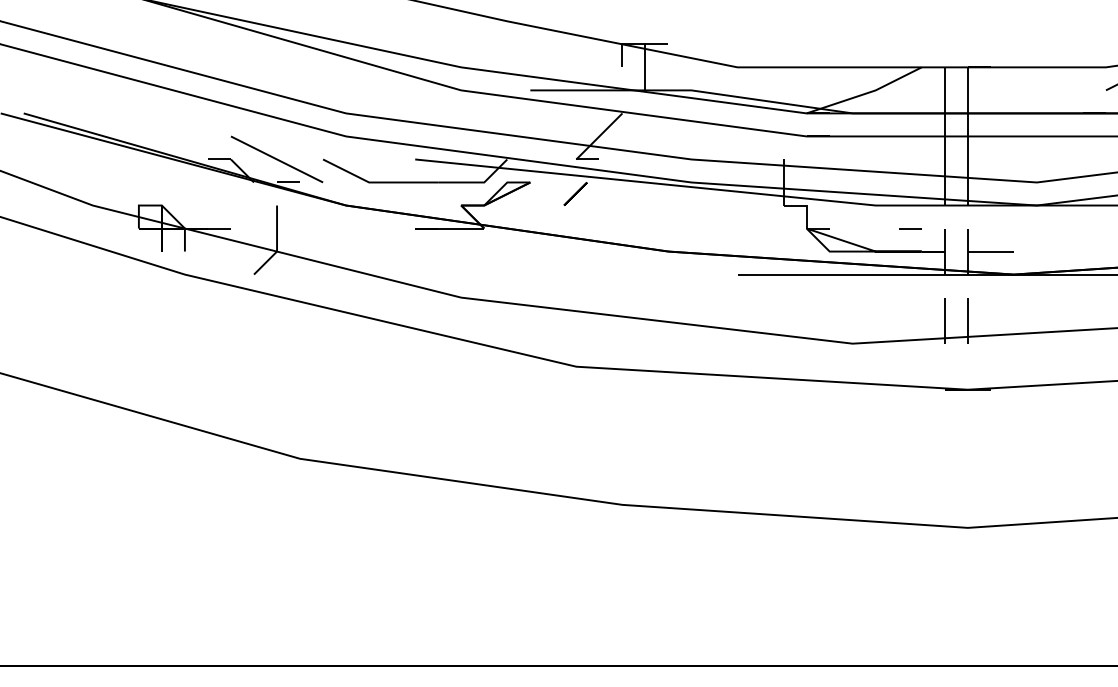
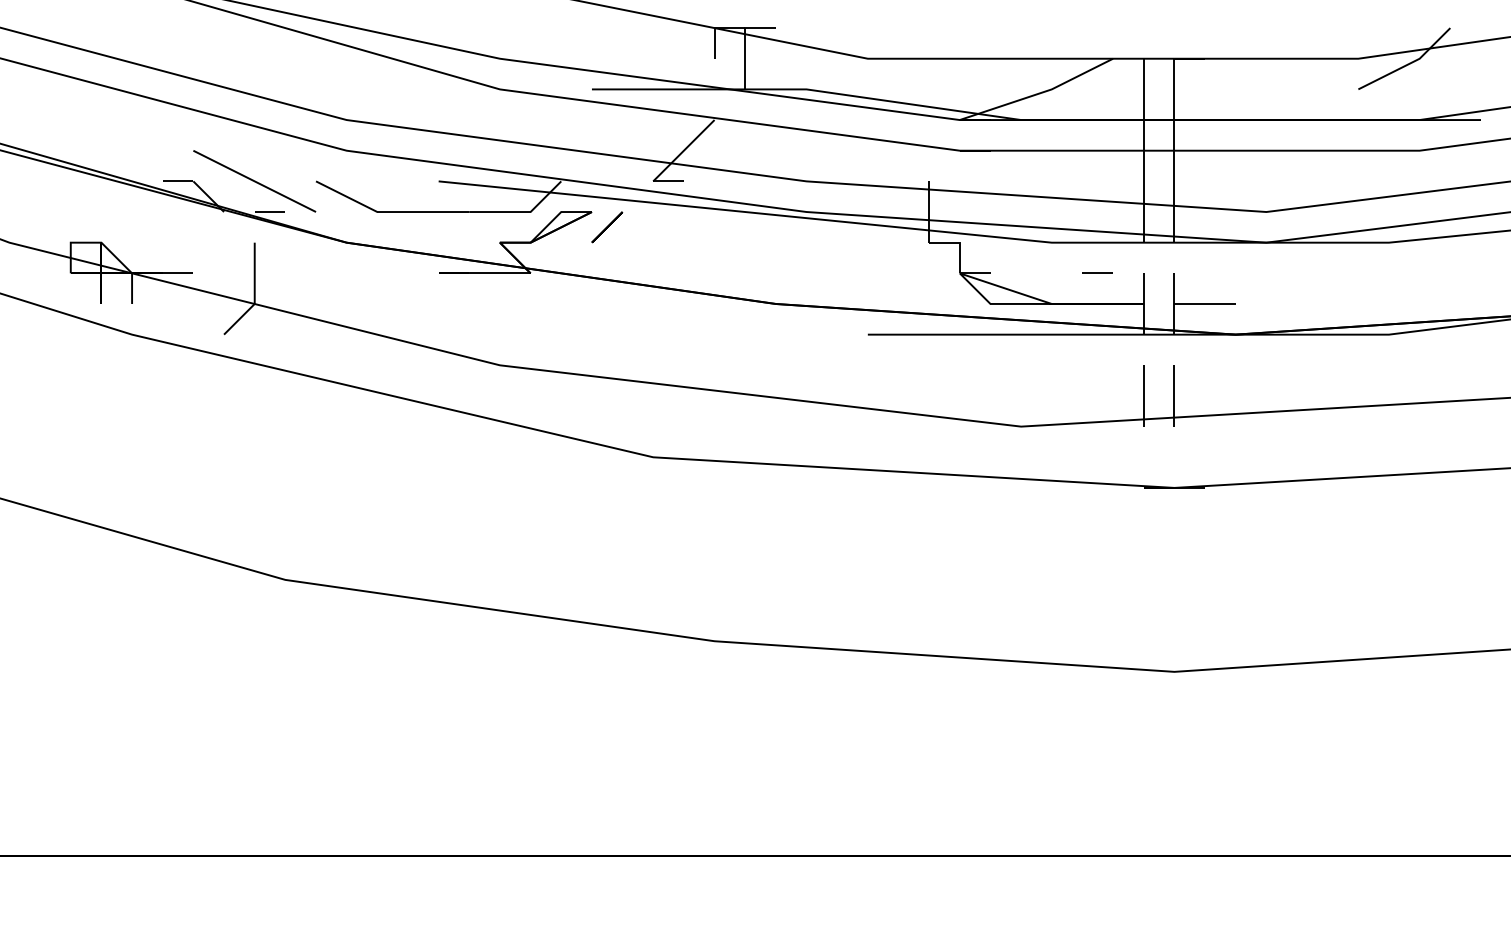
line: (575, 194) -> (607, 227), moved

